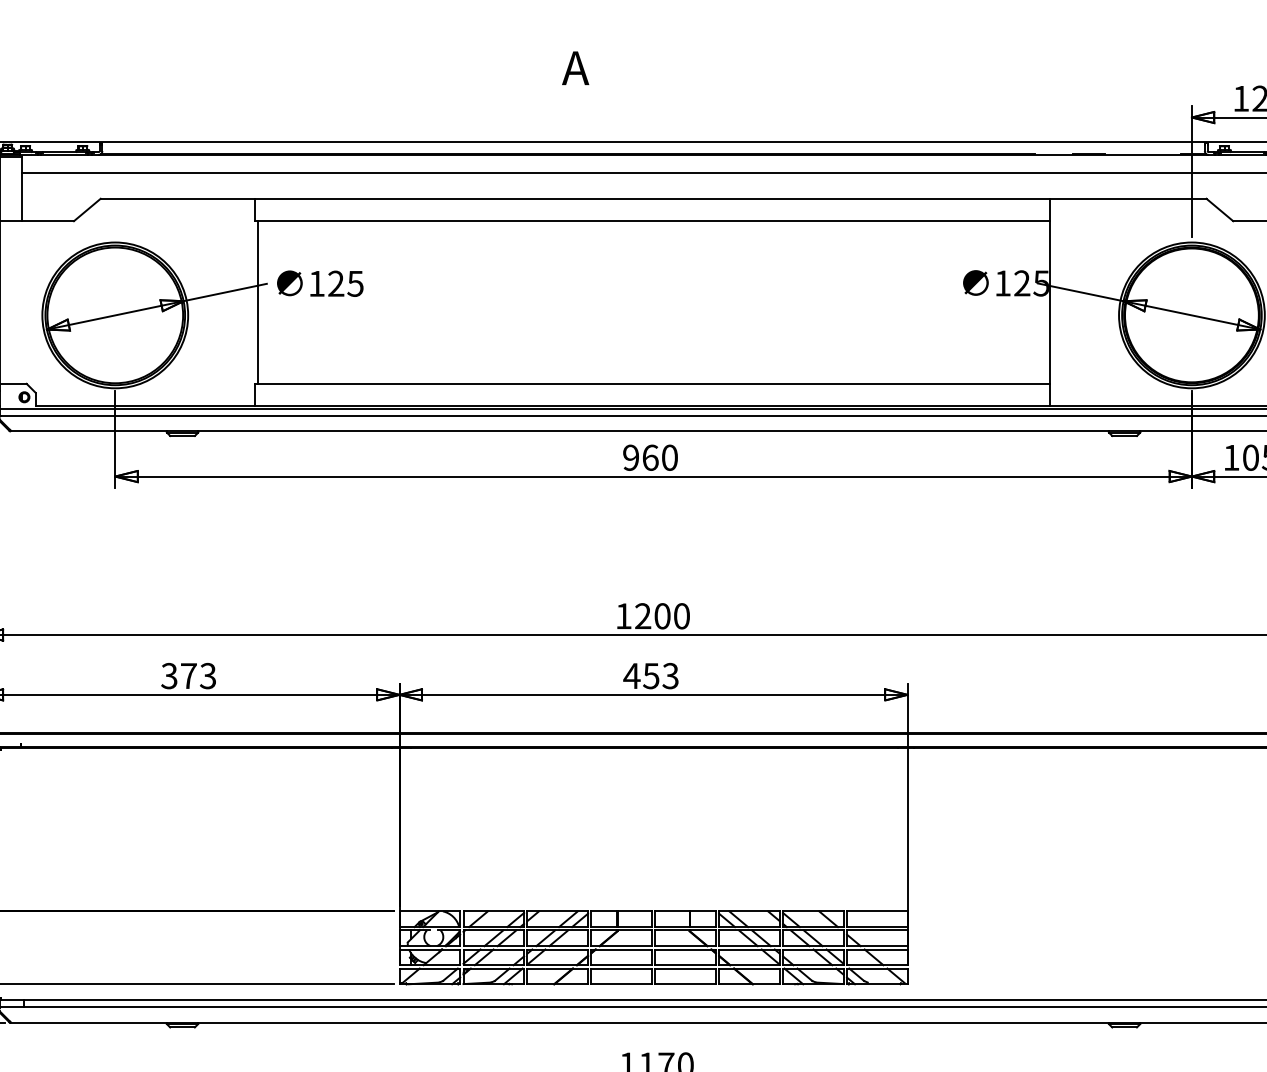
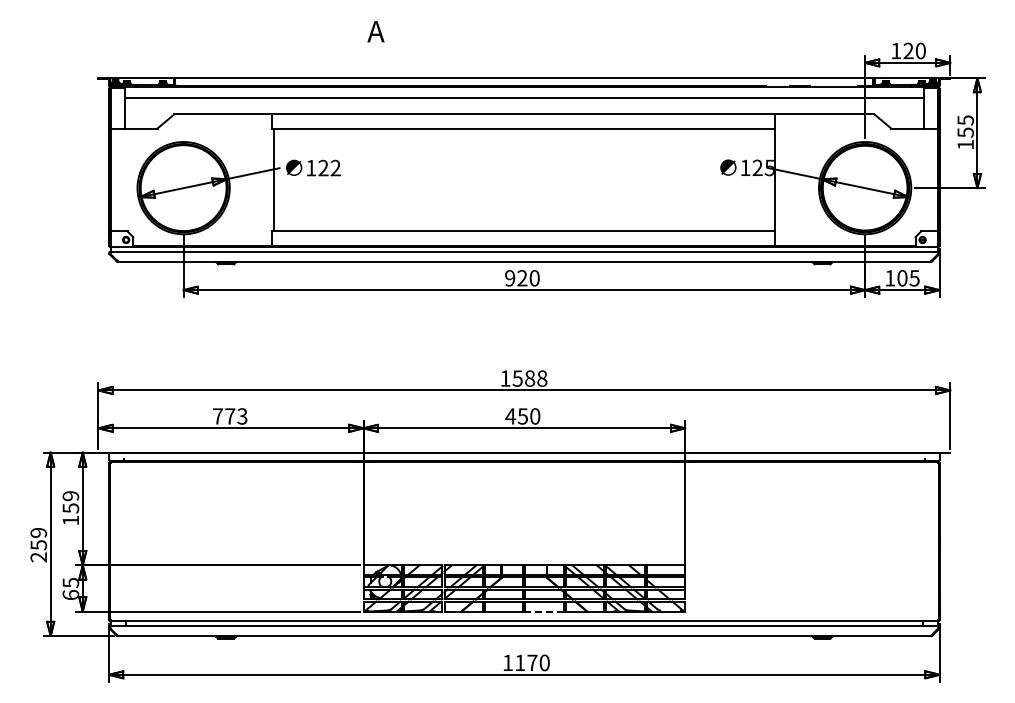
text: (574, 67) -> (375, 31), moved
text: (355, 282) -> (335, 167), 125 -> 122
text: (650, 458) -> (522, 278), 960 -> 920
text: (661, 616) -> (529, 378), 1200 -> 1588
text: (168, 676) -> (217, 416), 373 -> 773
text: (671, 676) -> (535, 416), 453 -> 450
line: (685, 984) -> (544, 611), solid -> dashed

